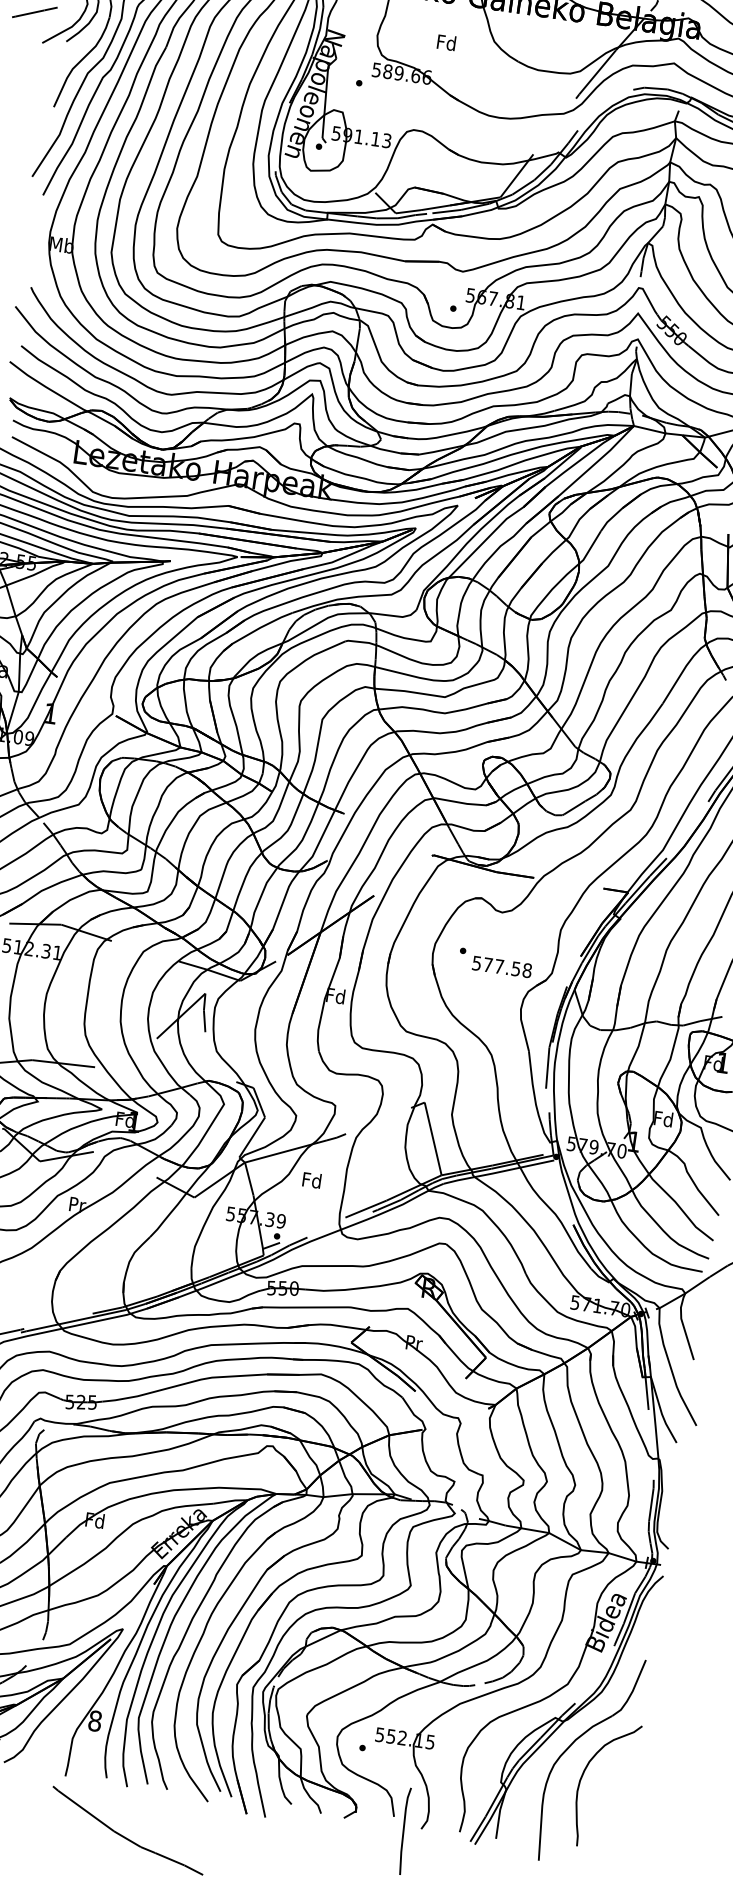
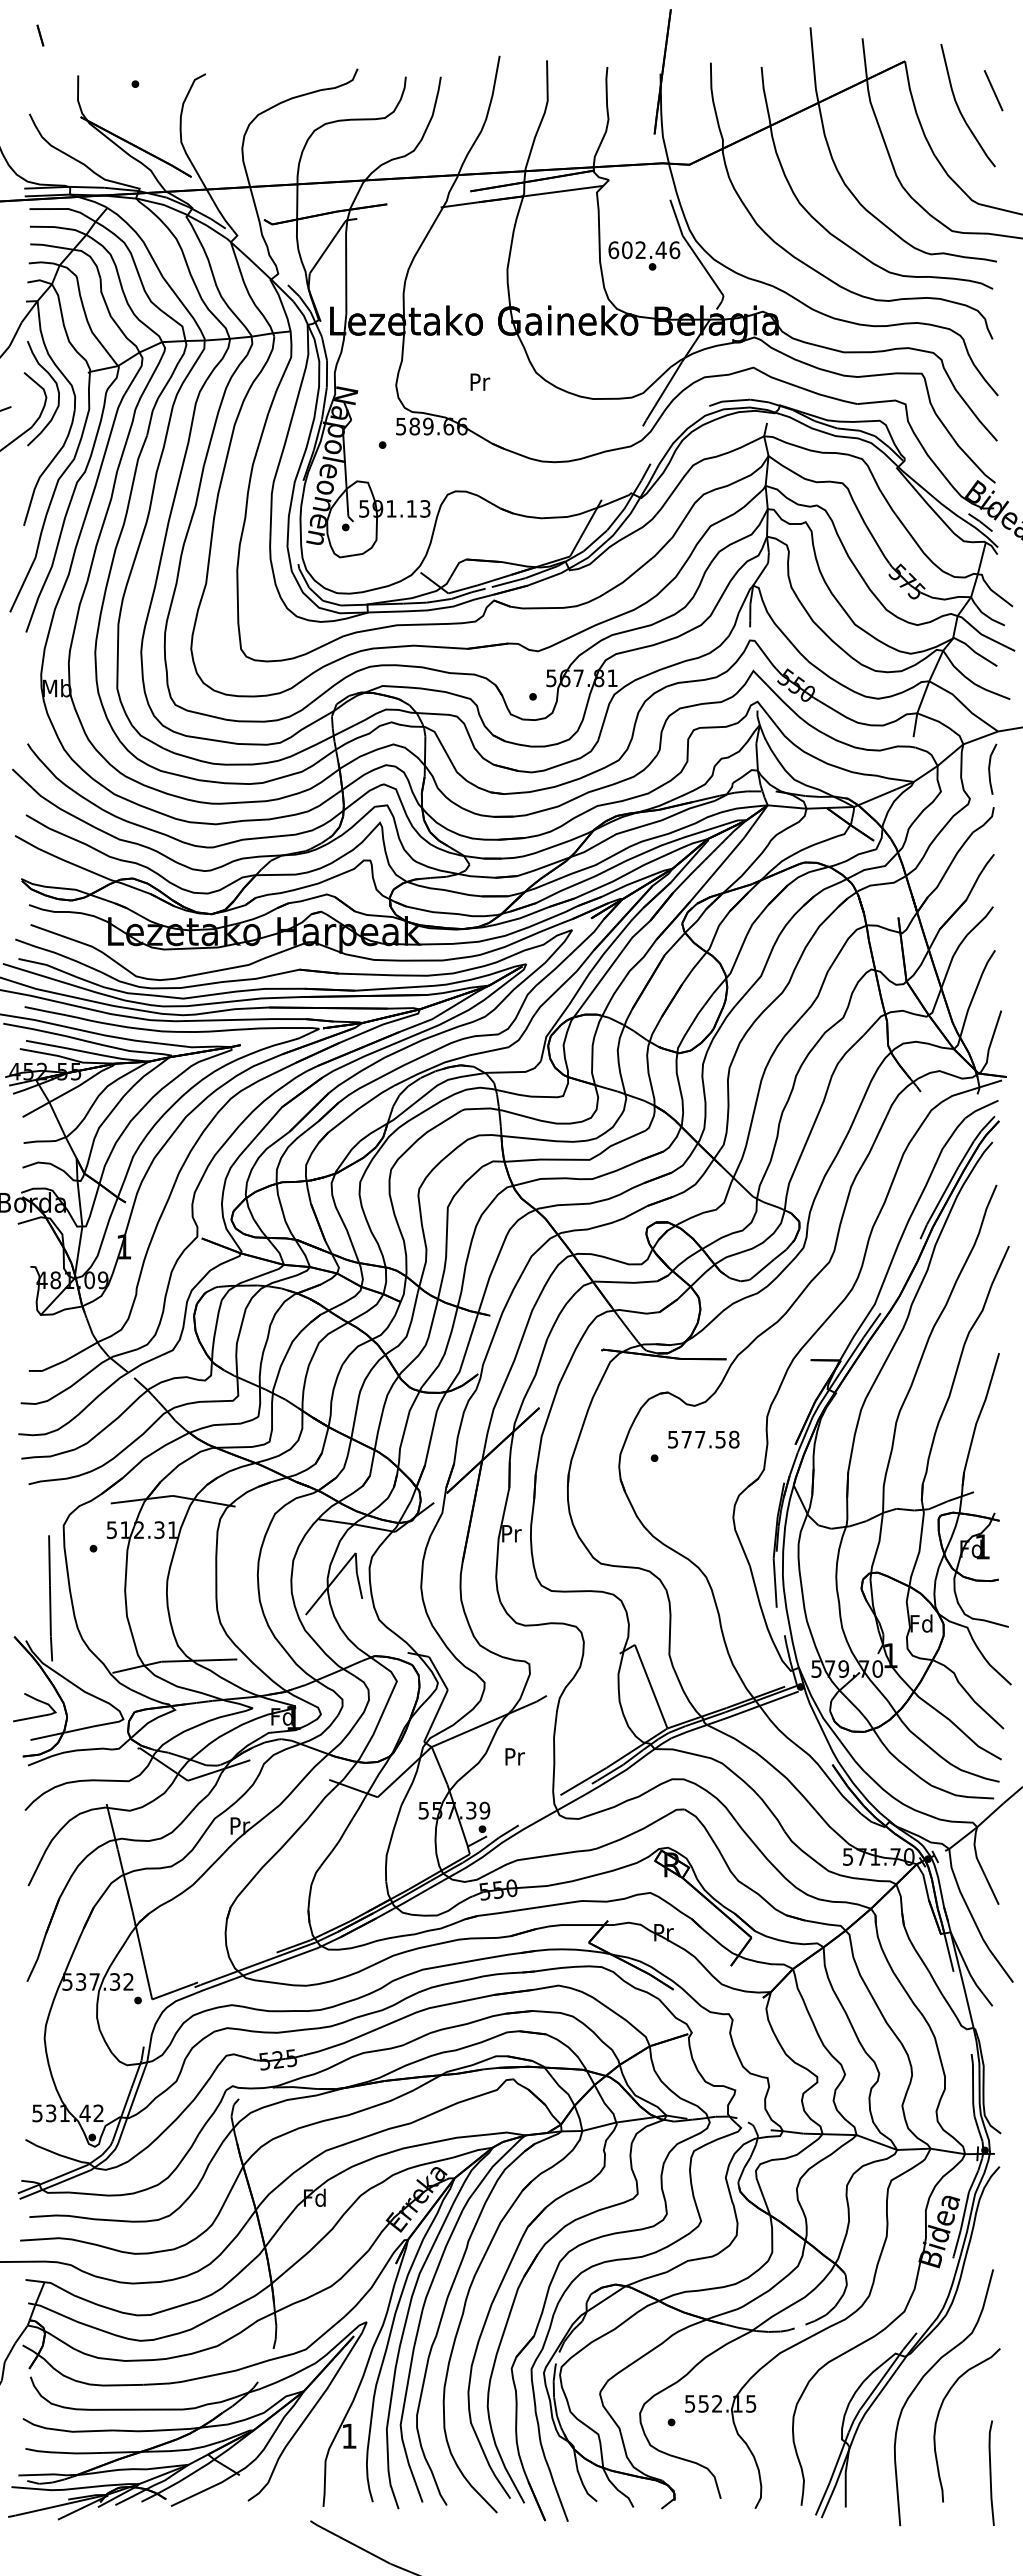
text: (446, 42) -> (479, 381), Fd -> Pr
text: (501, 966) -> (703, 1439), moved
text: (335, 995) -> (510, 1533), Fd -> Pr
text: (312, 1180) -> (514, 1756), Fd -> Pr
text: (94, 1721) -> (348, 2436), 8 -> 1
line: (404, 1830) -> (991, 2472), moved

